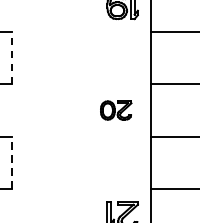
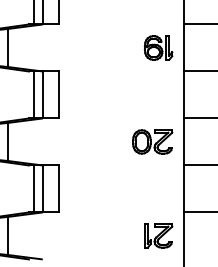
line: (11, 57) -> (58, 94), dashed -> solid
part: (115, 109) -> (152, 141), size x1.43
line: (11, 162) -> (58, 188), dashed -> solid

